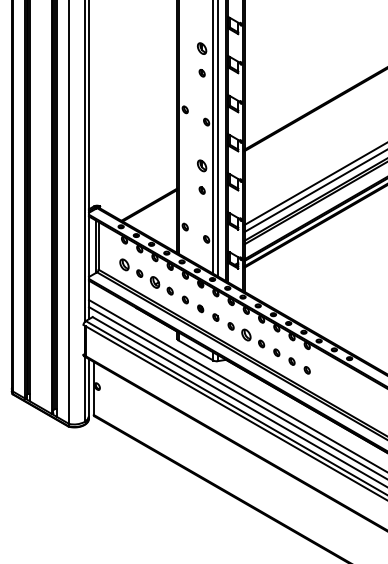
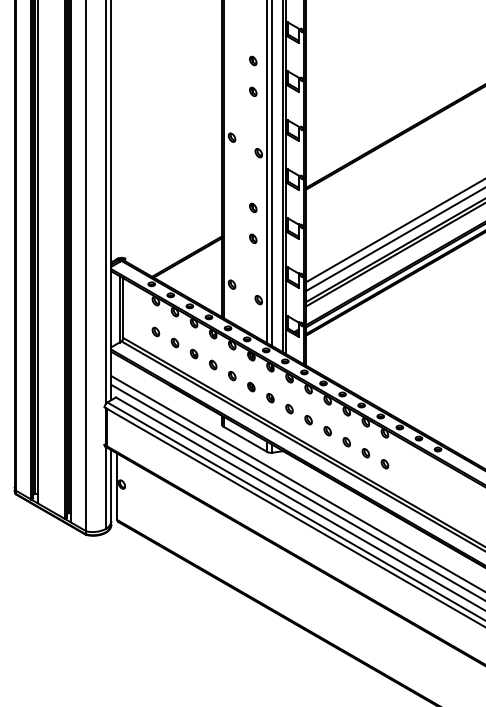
part: (202, 48) -> (253, 60), size x0.62
part: (202, 165) -> (253, 207), size x0.62
part: (124, 264) -> (155, 331), size x0.62
part: (154, 282) -> (193, 353), size x0.62
part: (246, 335) -> (308, 420), size x0.62

